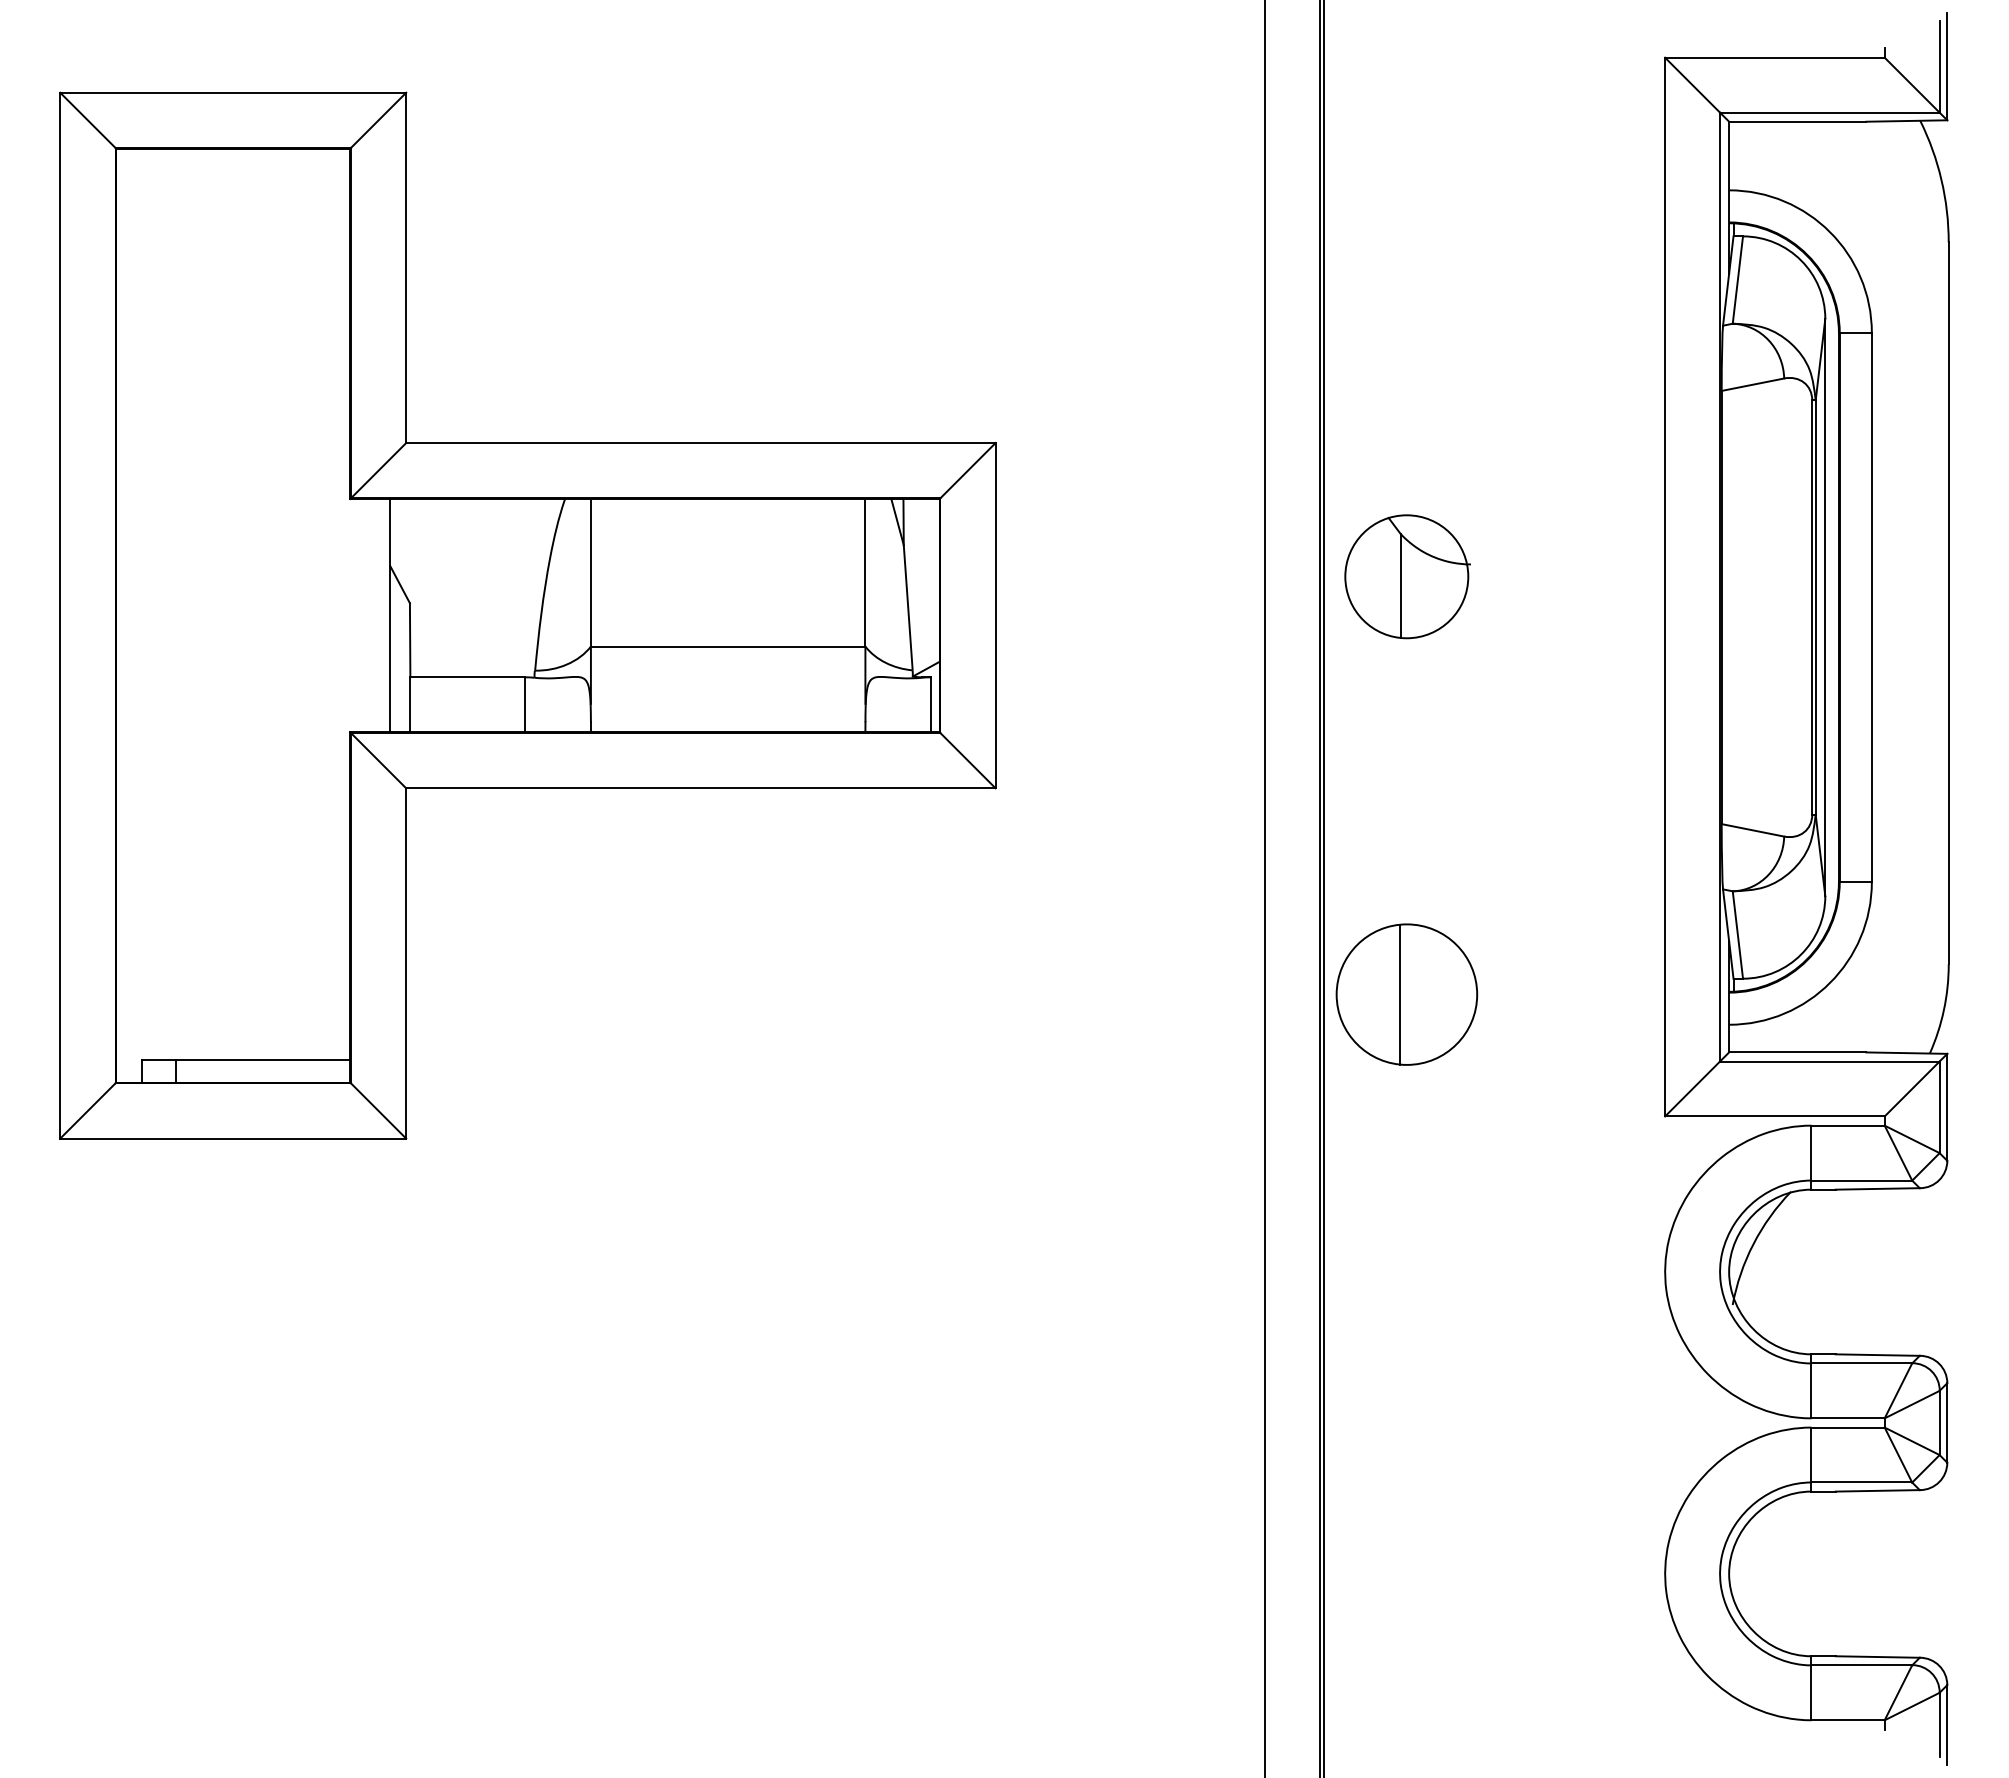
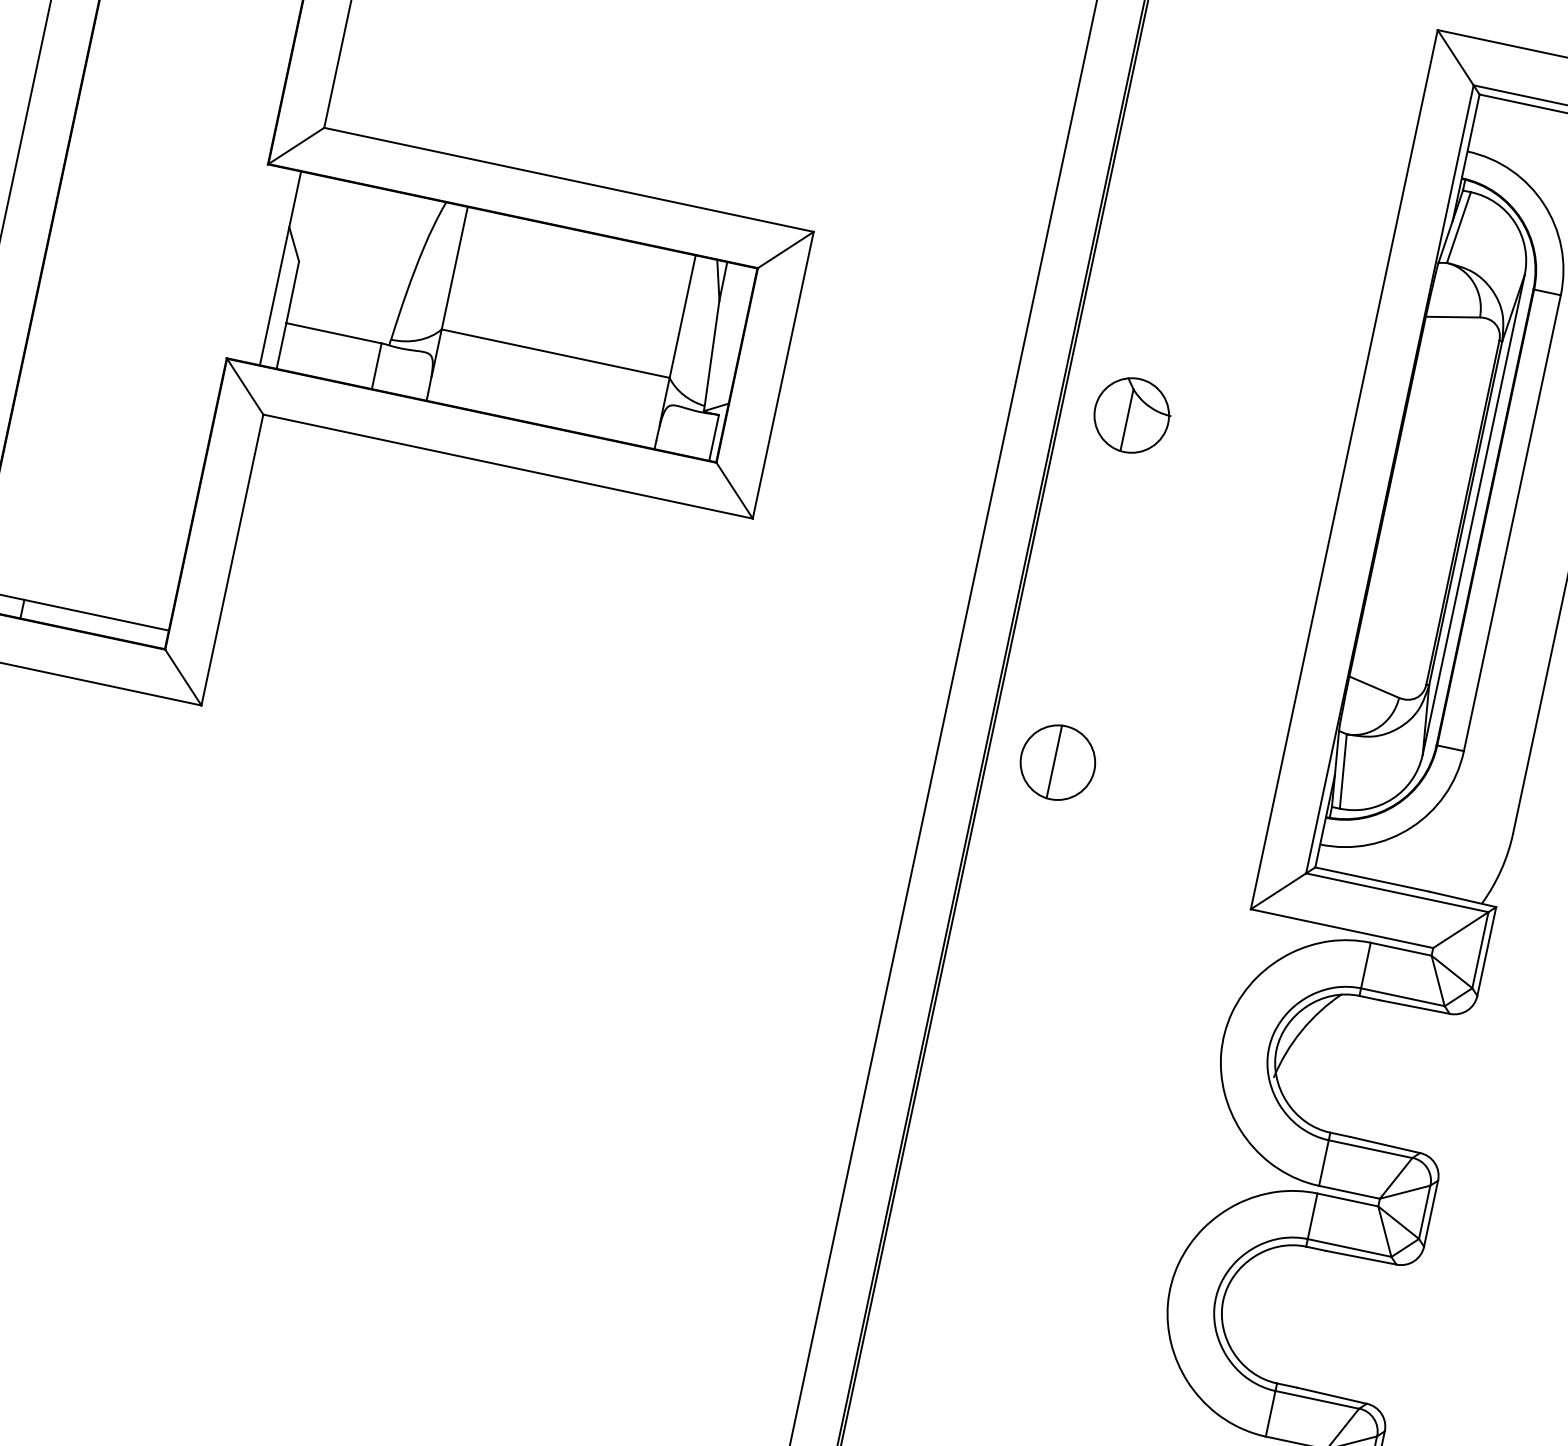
part: (1407, 576) -> (1132, 415), size x0.71
part: (1406, 994) -> (1057, 762), size x0.62

